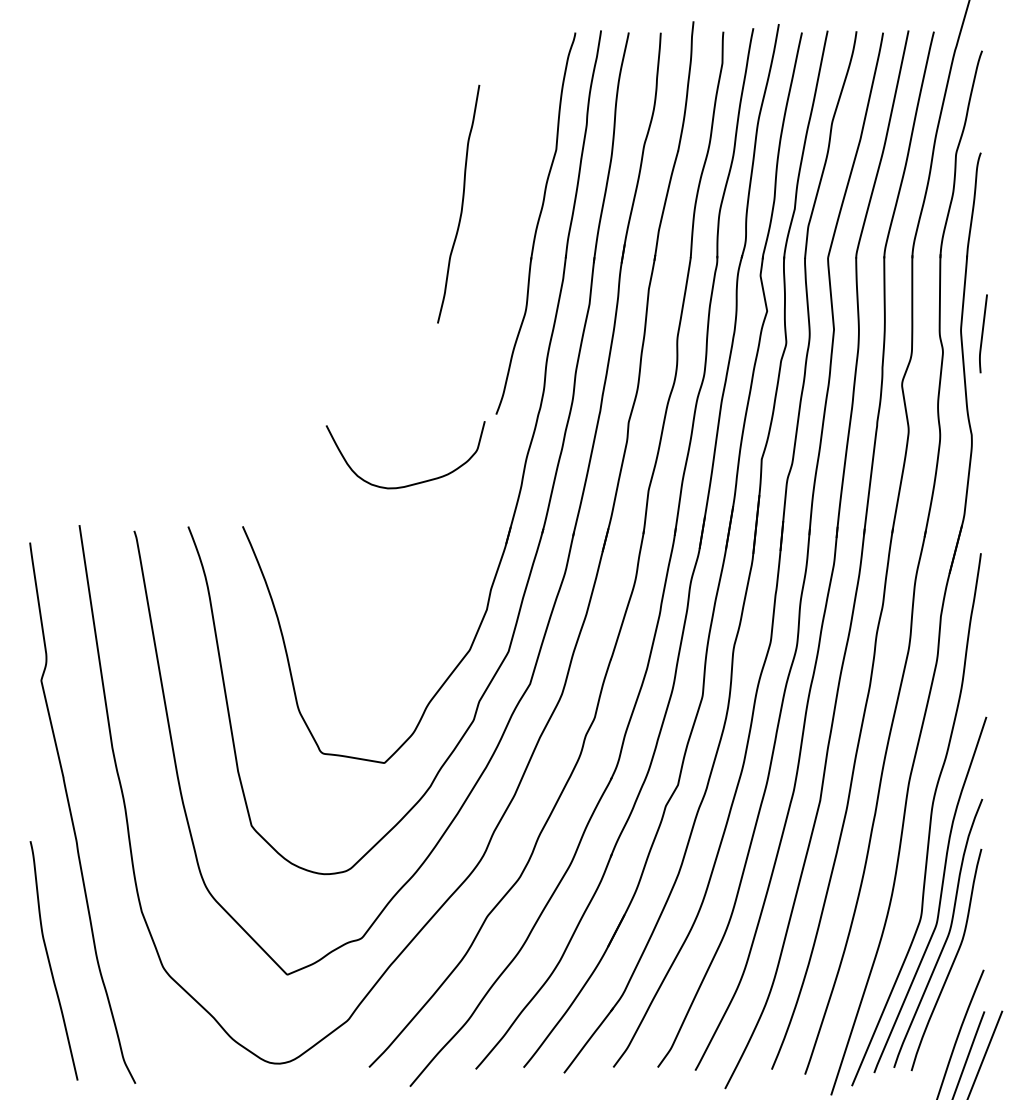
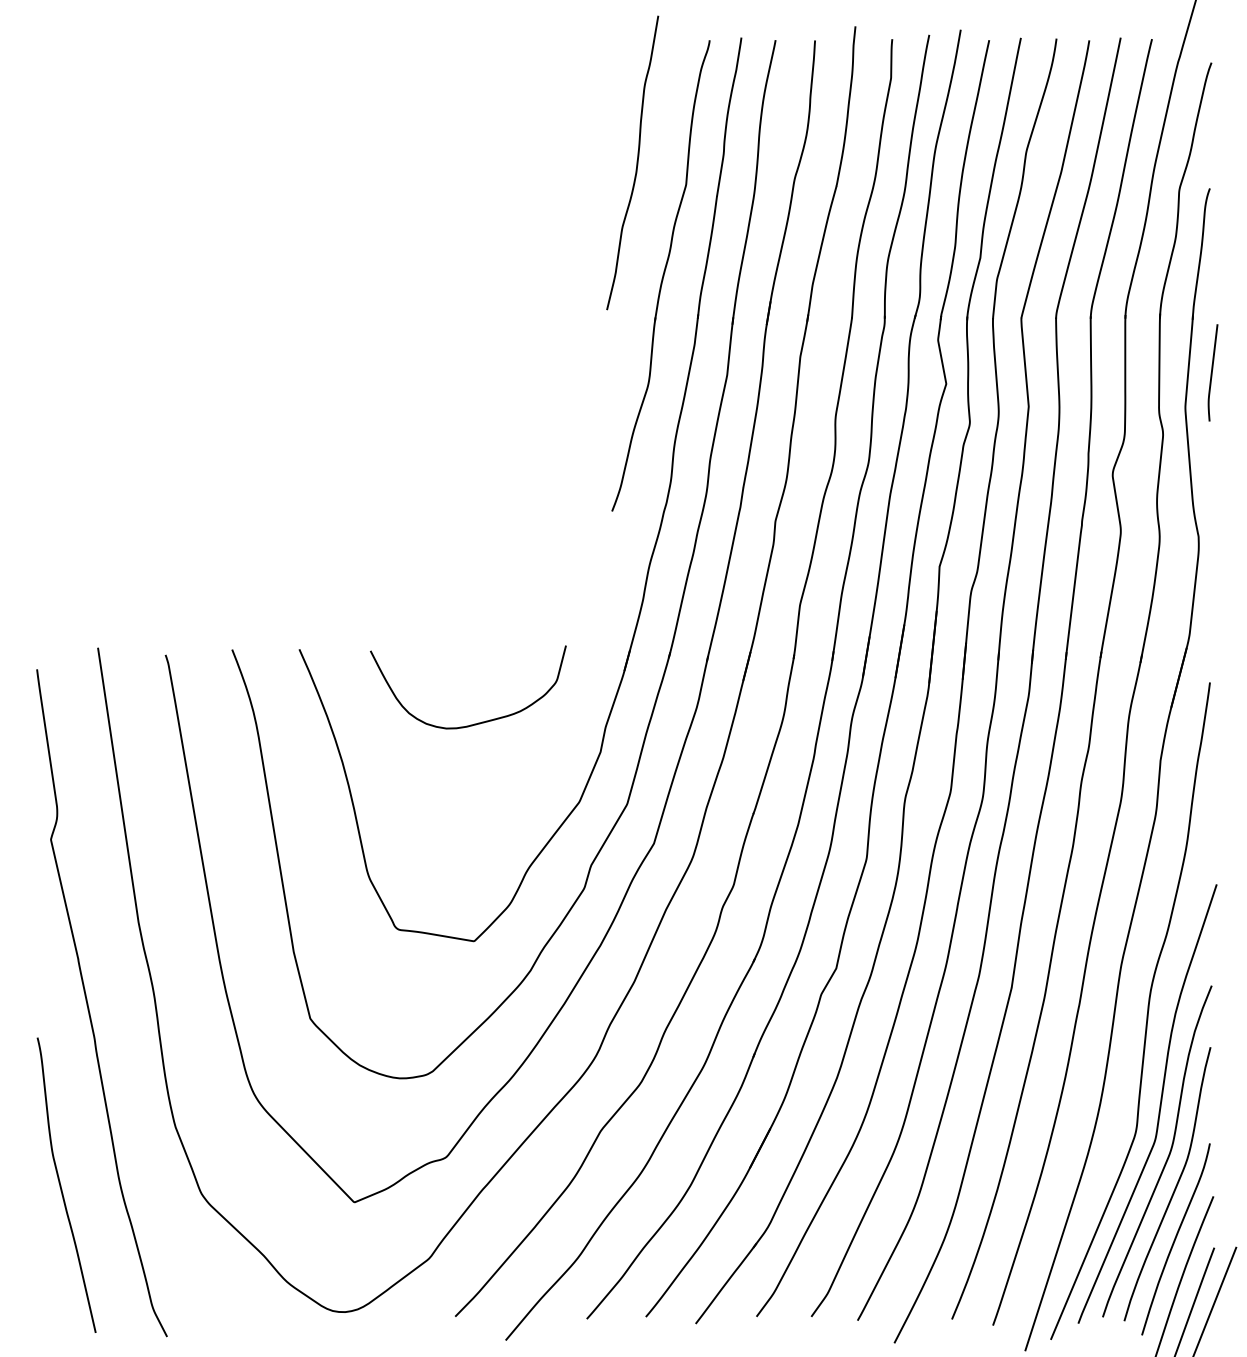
curve: (461, 203) -> (636, 162), moved
curve: (983, 333) -> (1212, 372), moved
curve: (413, 483) -> (478, 722), moved
curve: (953, 1004) -> (1175, 1239), added

